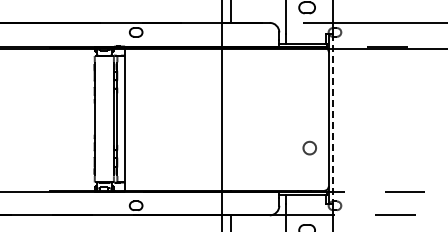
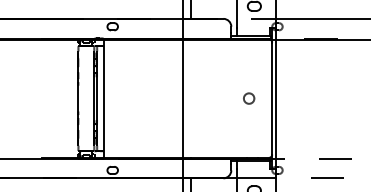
line: (333, 119) -> (276, 98), dashed -> solid
circle: (309, 147) -> (248, 98), moved

